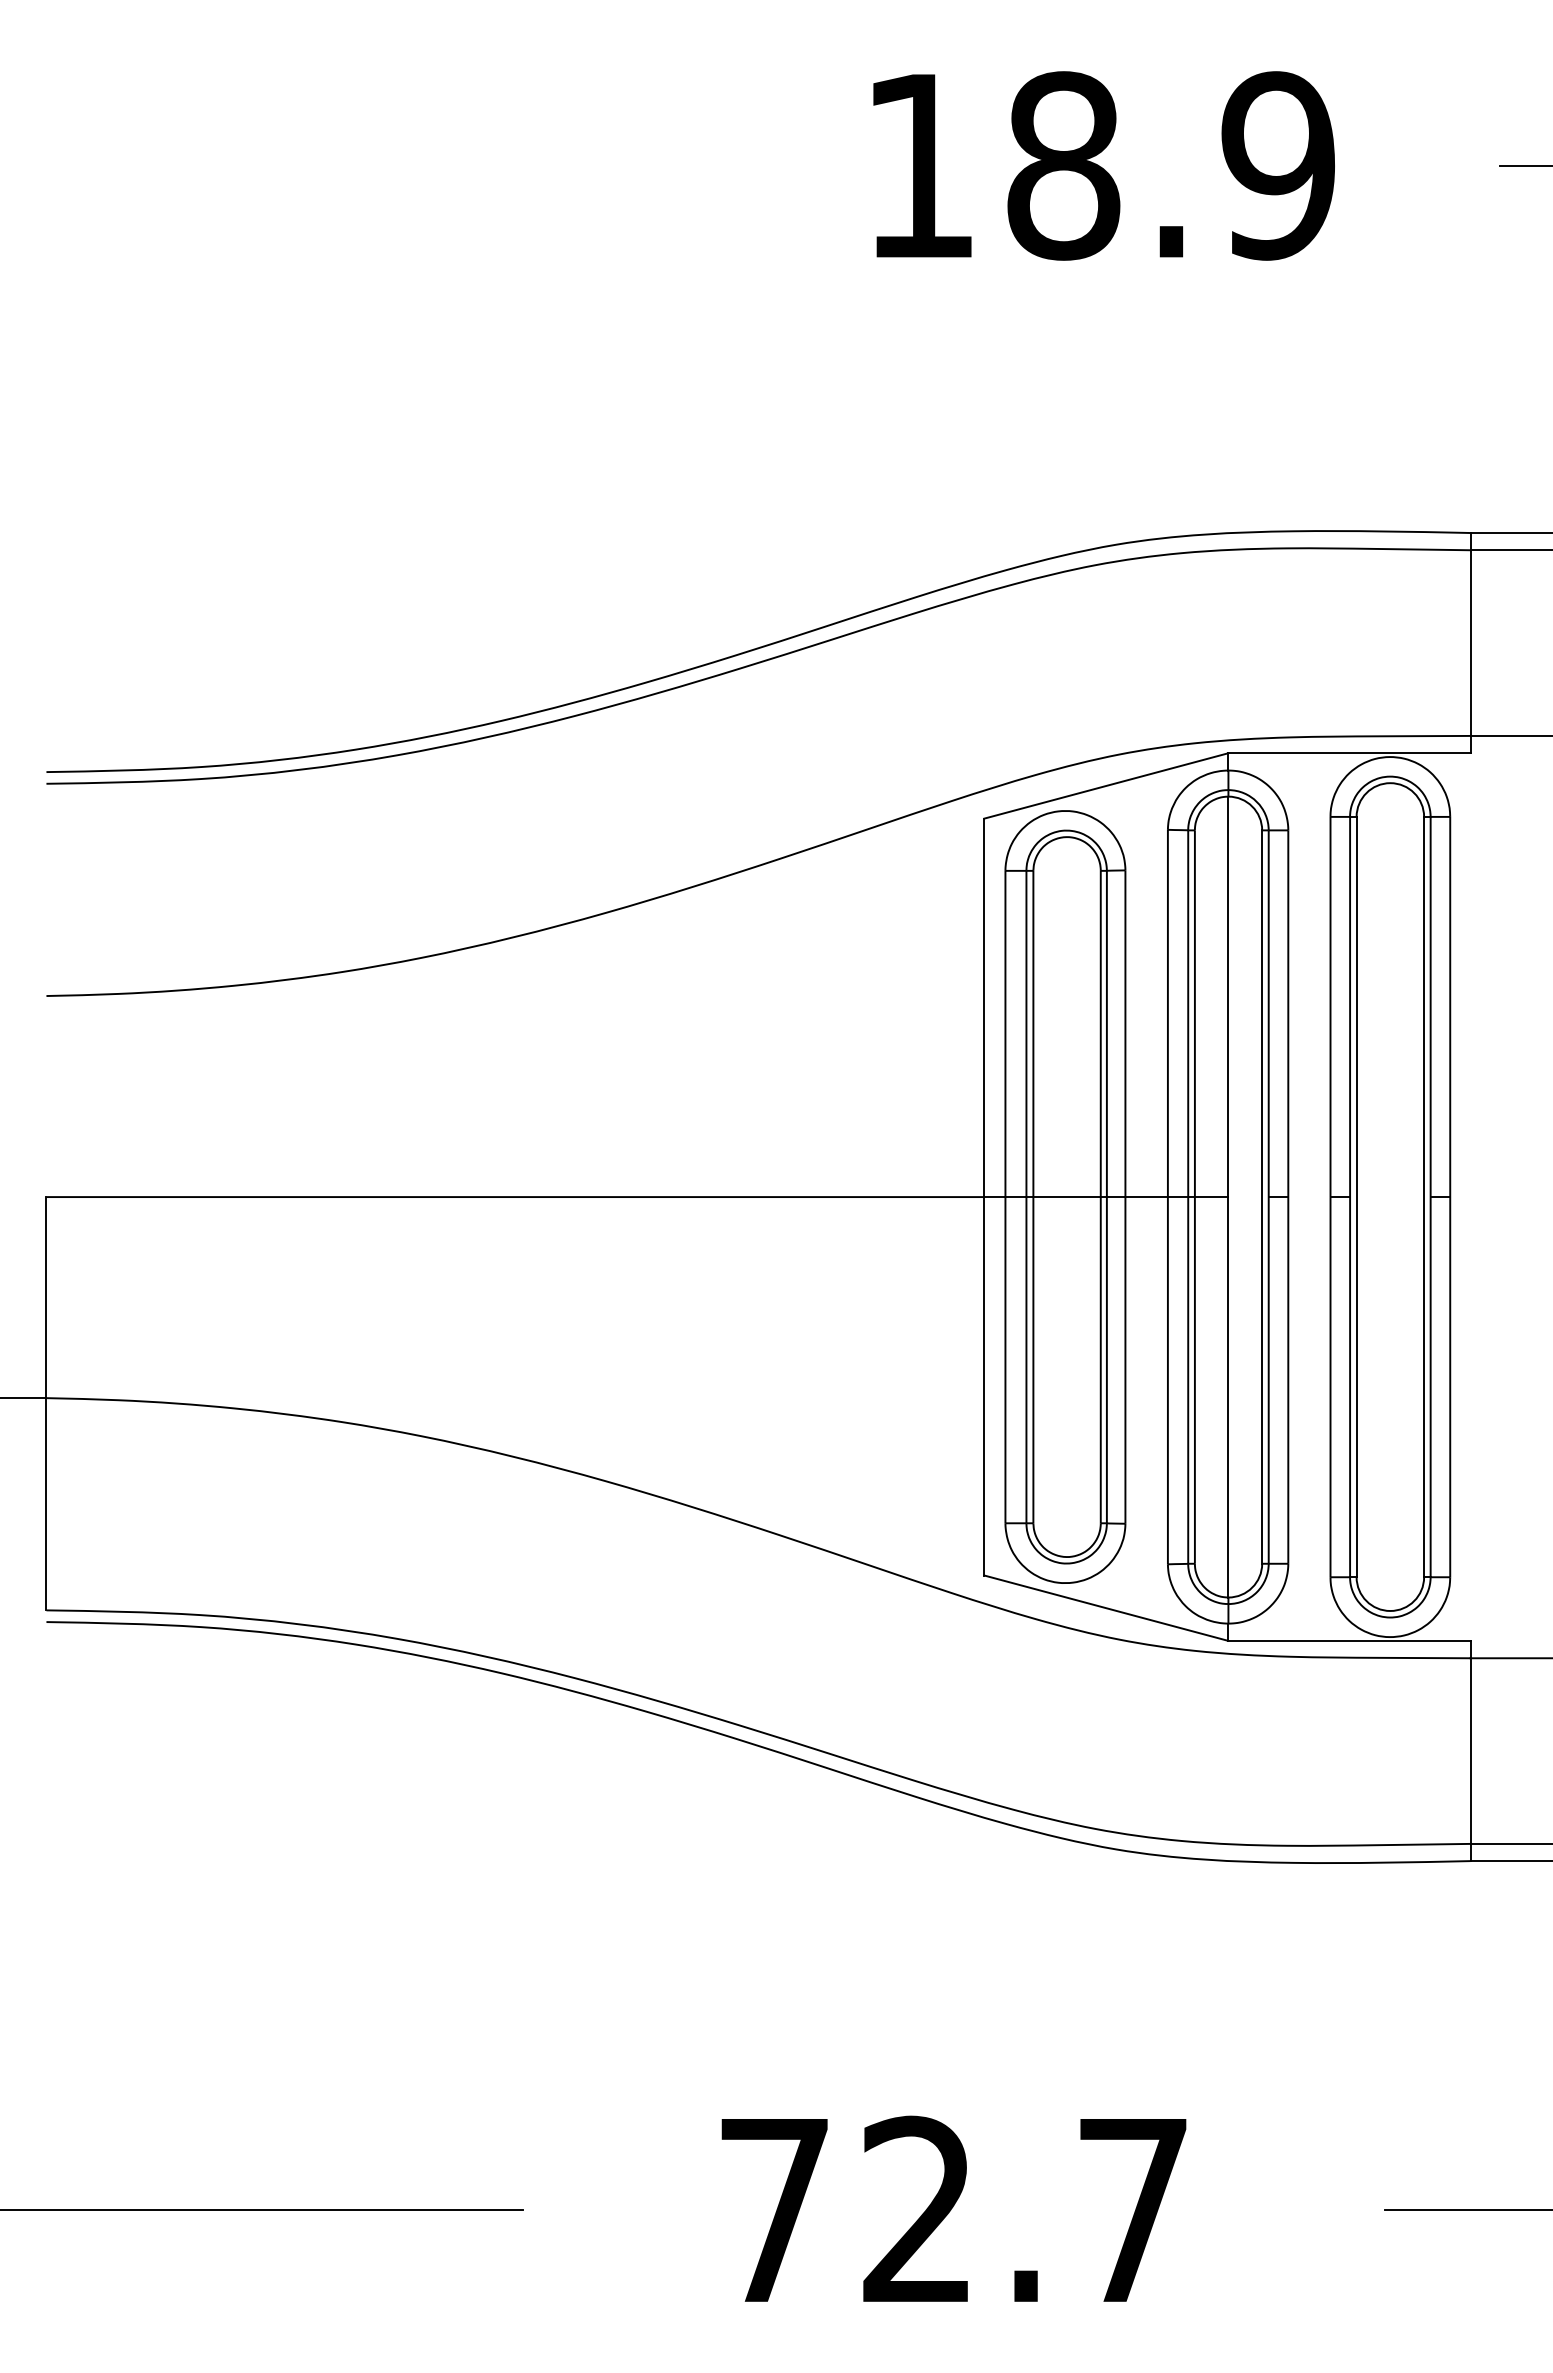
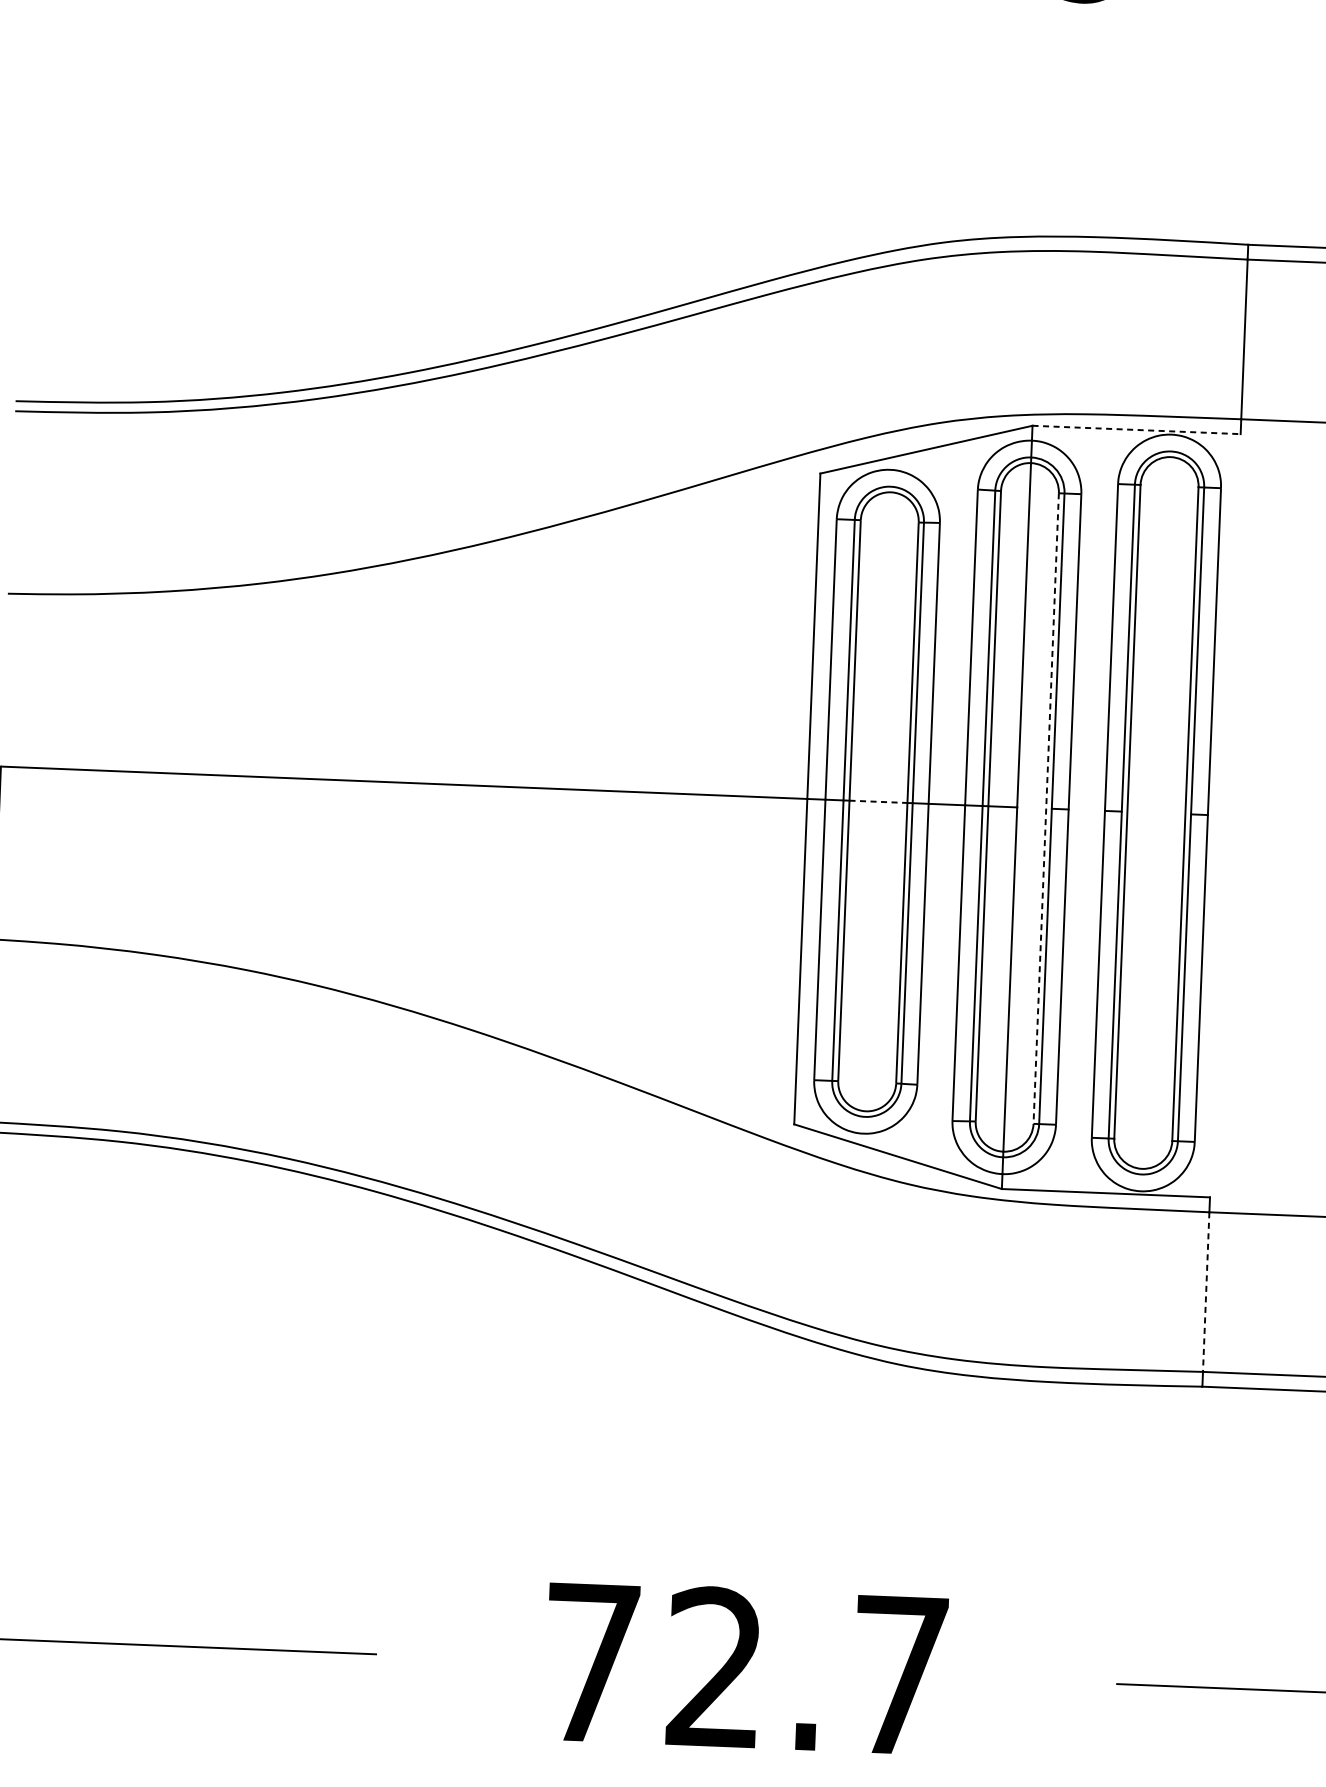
line: (1349, 753) -> (1136, 430), solid -> dashed
line: (1067, 1197) -> (878, 802), solid -> dashed
line: (1262, 1197) -> (1046, 808), solid -> dashed
line: (1470, 1751) -> (1206, 1292), solid -> dashed

